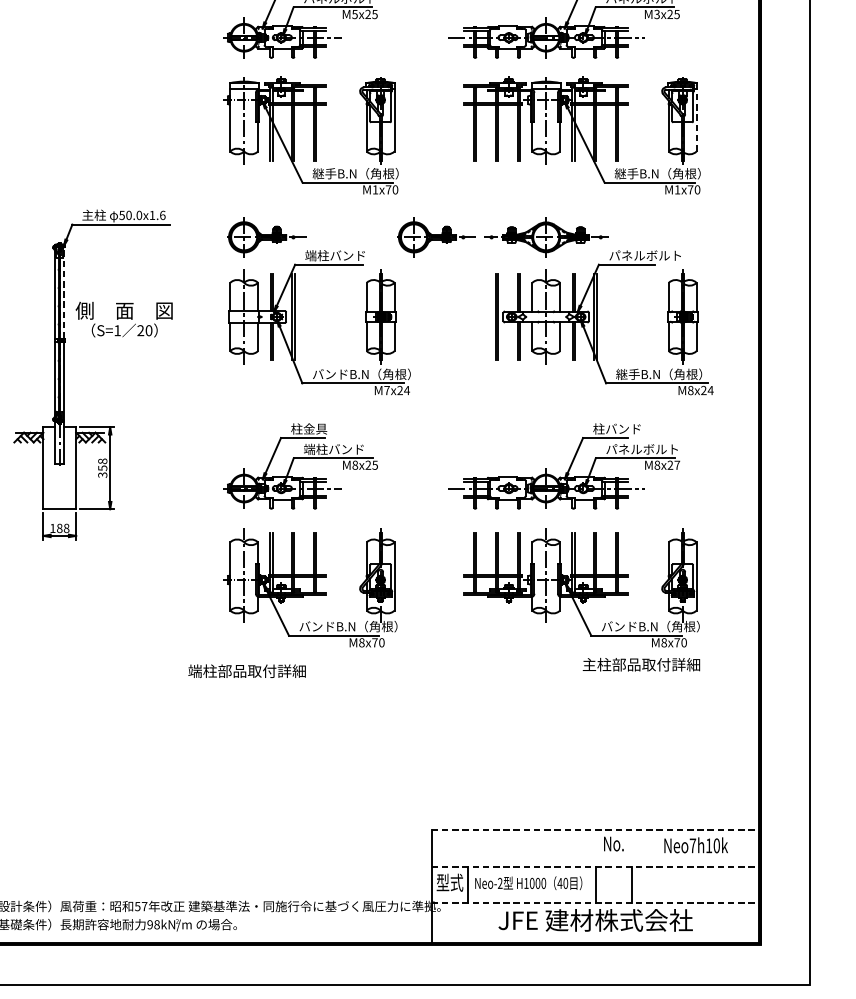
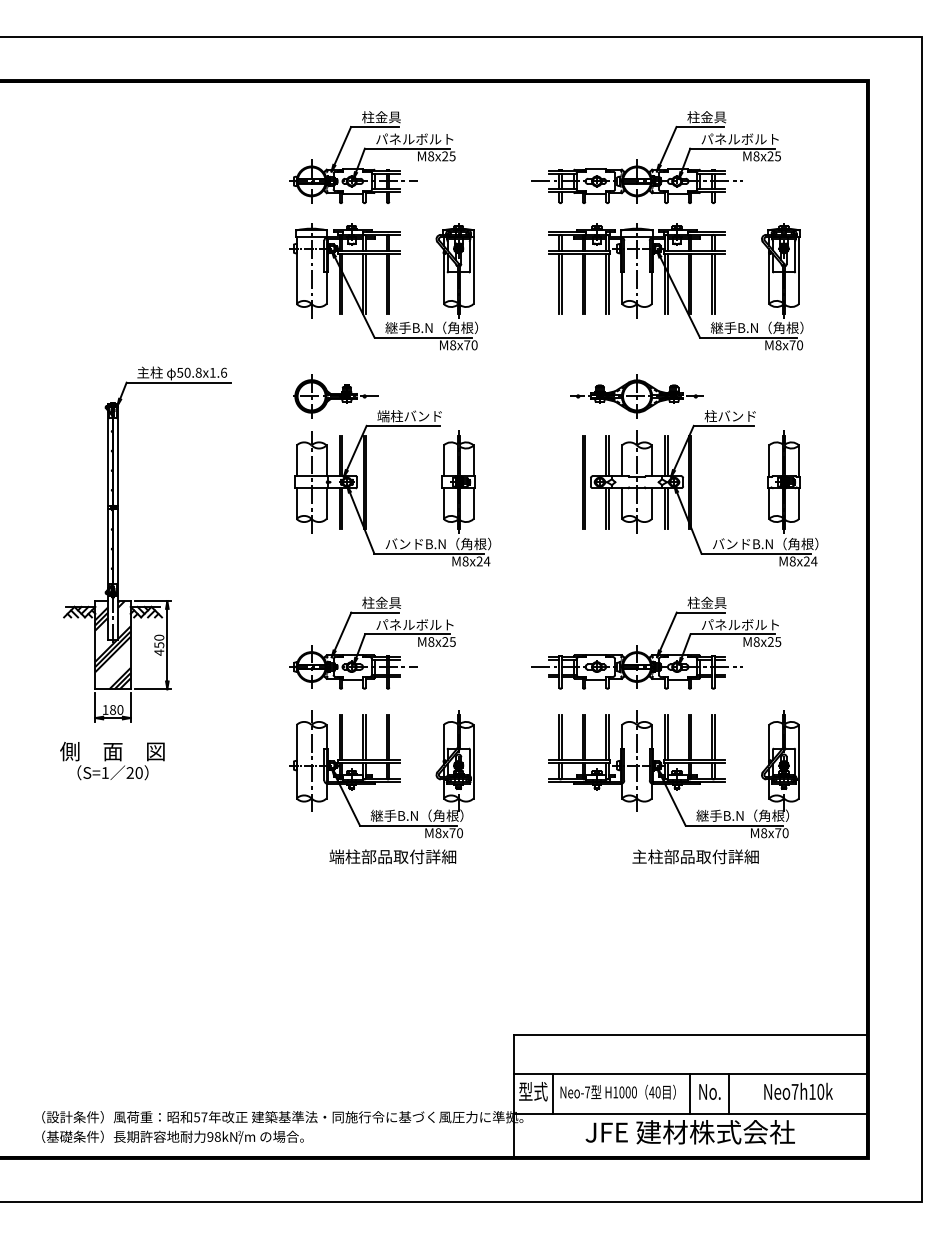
text: (355, 14) -> (431, 156), M5x25 -> M8x25
text: (657, 14) -> (756, 156), M3x25 -> M8x25
line: (697, 120) -> (799, 270), dashed -> solid
text: (375, 190) -> (453, 345), M1x70 -> M8x70
text: (677, 190) -> (778, 345), M1x70 -> M8x70
text: (139, 215) -> (198, 372), 50.0x1.6 -> 50.8x1.6
part: (436, 237) -> (518, 396), removed
text: (645, 255) -> (743, 416), パネルボルト -> 柱バンド
line: (64, 292) -> (118, 455), dashed -> solid
text: (124, 320) -> (112, 761), moved
text: (665, 373) -> (765, 543), 継手B.N（角根） -> バンドB.N（角根）
text: (386, 390) -> (465, 561), M7x24 -> M8x24
text: (622, 428) -> (719, 602), 柱バンド -> 柱金具
text: (339, 449) -> (414, 624), 端柱バンド -> パネルボルト
text: (677, 464) -> (778, 641), M8x27 -> M8x25
text: (102, 467) -> (159, 644), 358 -> 450
hatch: (59, 468) -> (112, 645), added
text: (66, 527) -> (120, 709), 188 -> 180
text: (347, 626) -> (423, 815), バンドB.N（角根） -> 継手B.N（角根）
text: (650, 626) -> (749, 815), バンドB.N（角根） -> 継手B.N（角根）
text: (641, 664) -> (695, 856), moved
text: (246, 670) -> (392, 856), moved
line: (595, 830) -> (690, 1035), dashed -> solid
text: (613, 843) -> (709, 1091), moved
text: (696, 844) -> (798, 1090), moved
line: (595, 866) -> (690, 1074), dashed -> solid
text: (500, 883) -> (587, 1092), Neo-2 -> Neo-7
line: (595, 902) -> (690, 1113), dashed -> solid

